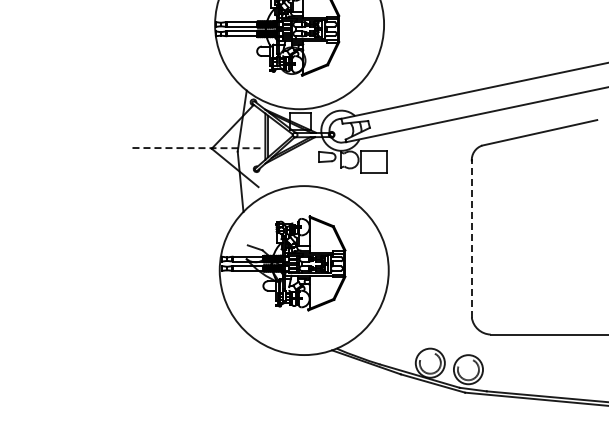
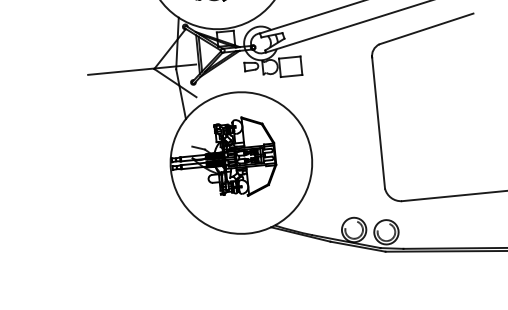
line: (197, 148) -> (142, 69), dashed -> solid
line: (471, 237) -> (378, 121), dashed -> solid

